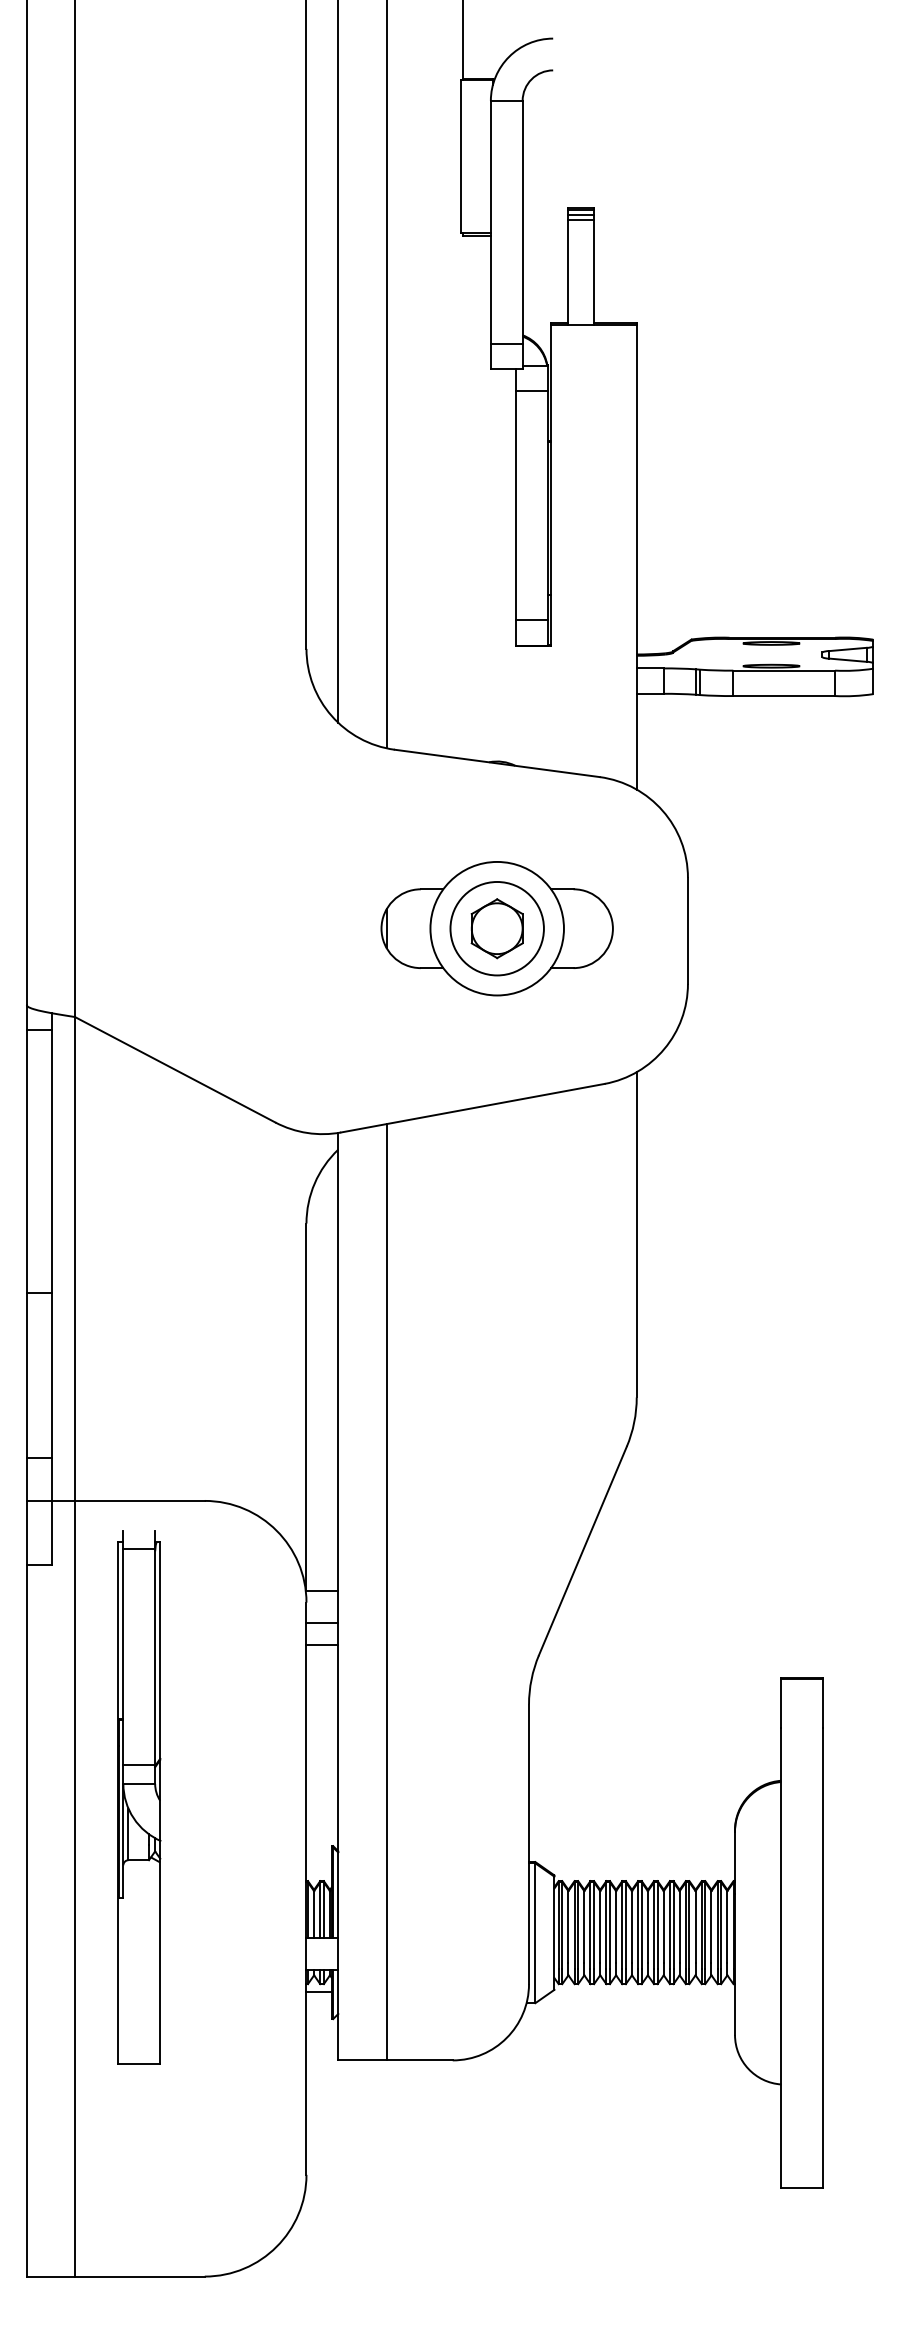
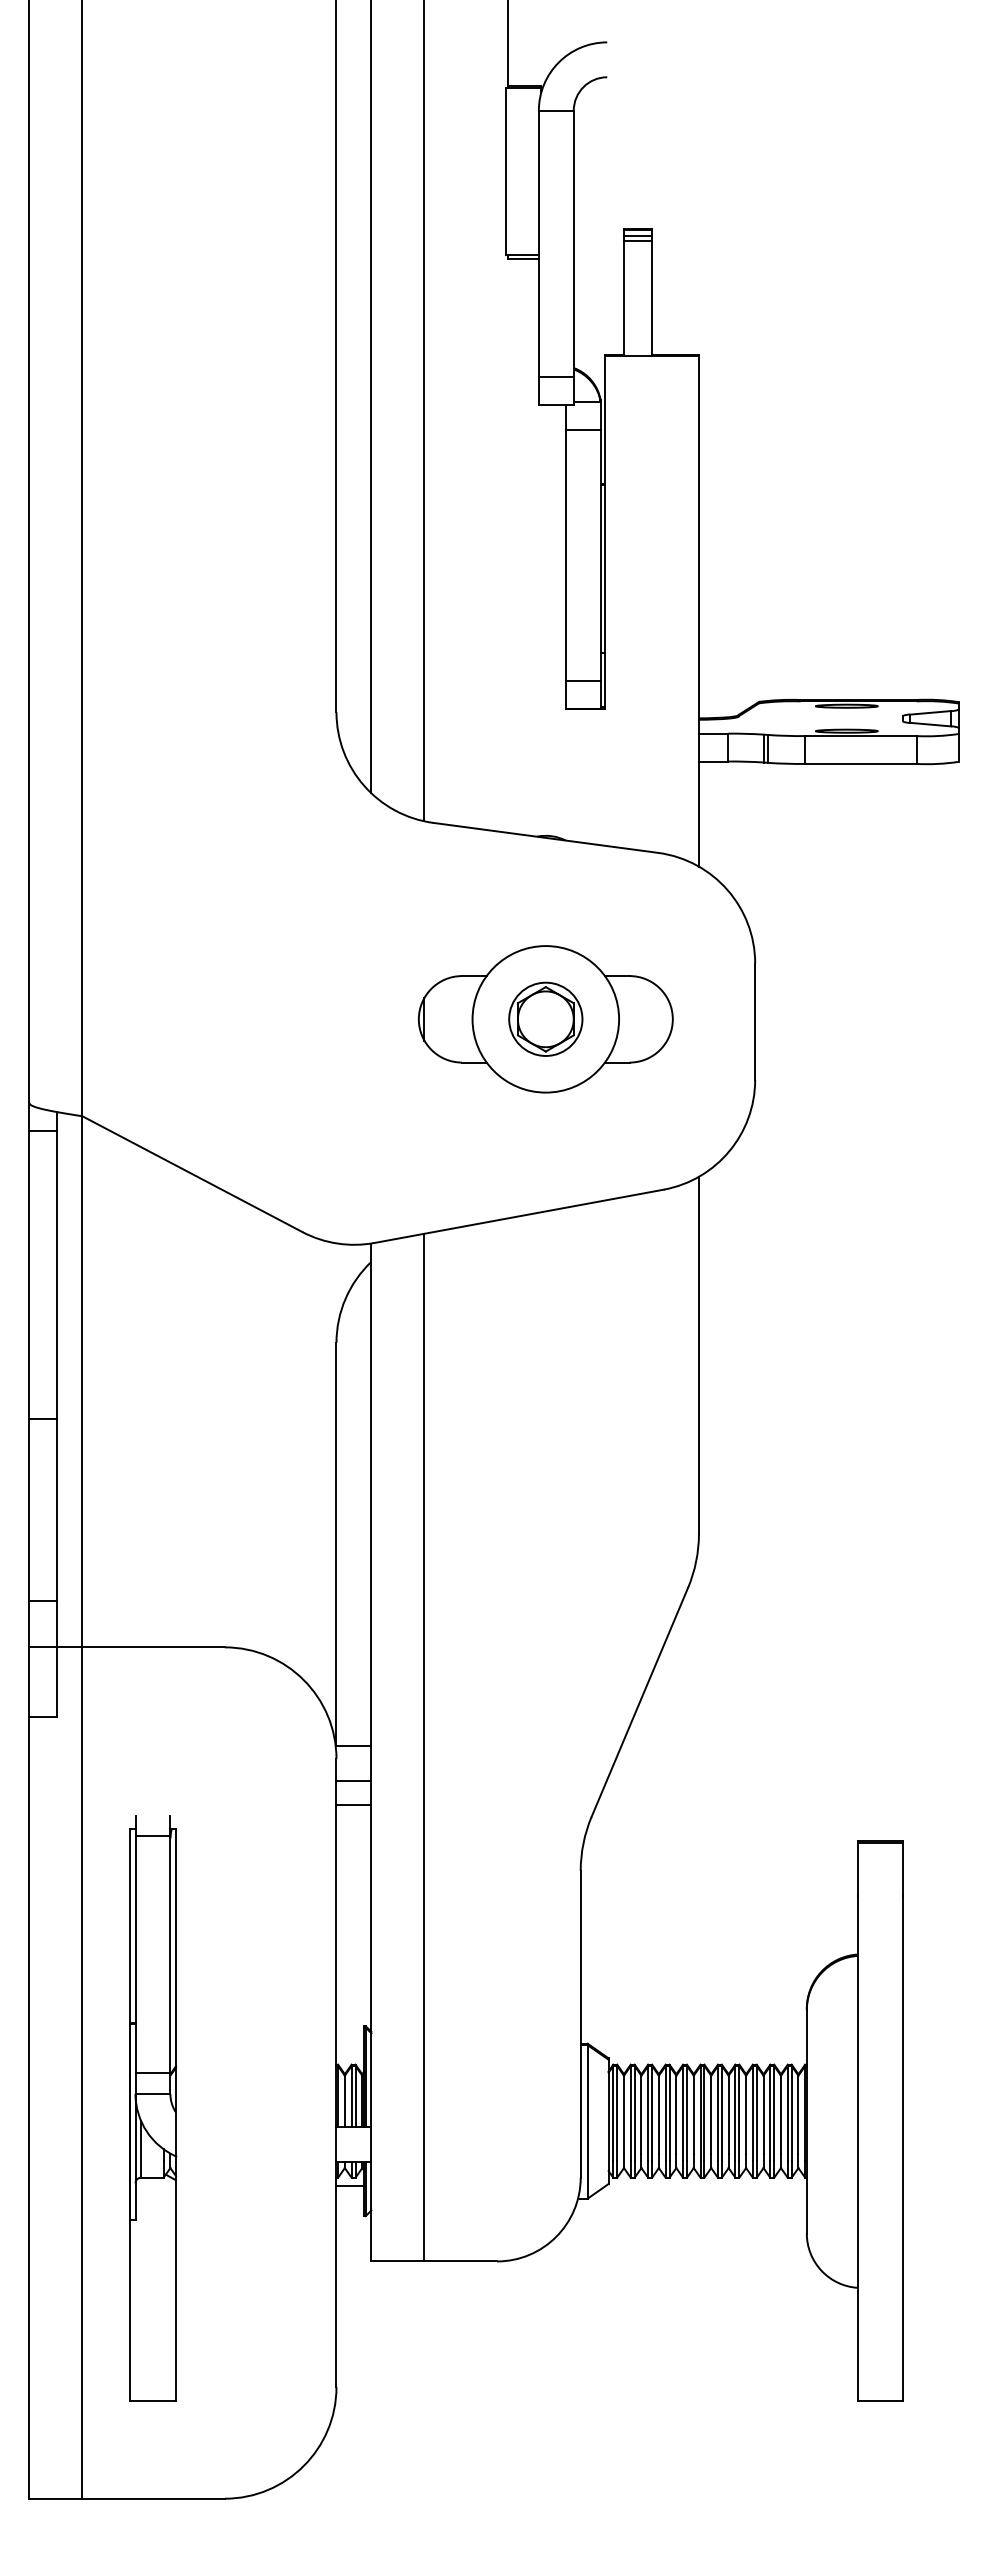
circle: (496, 927) -> (545, 1018), size x0.71
part: (139, 1797) -> (153, 2108), moved

